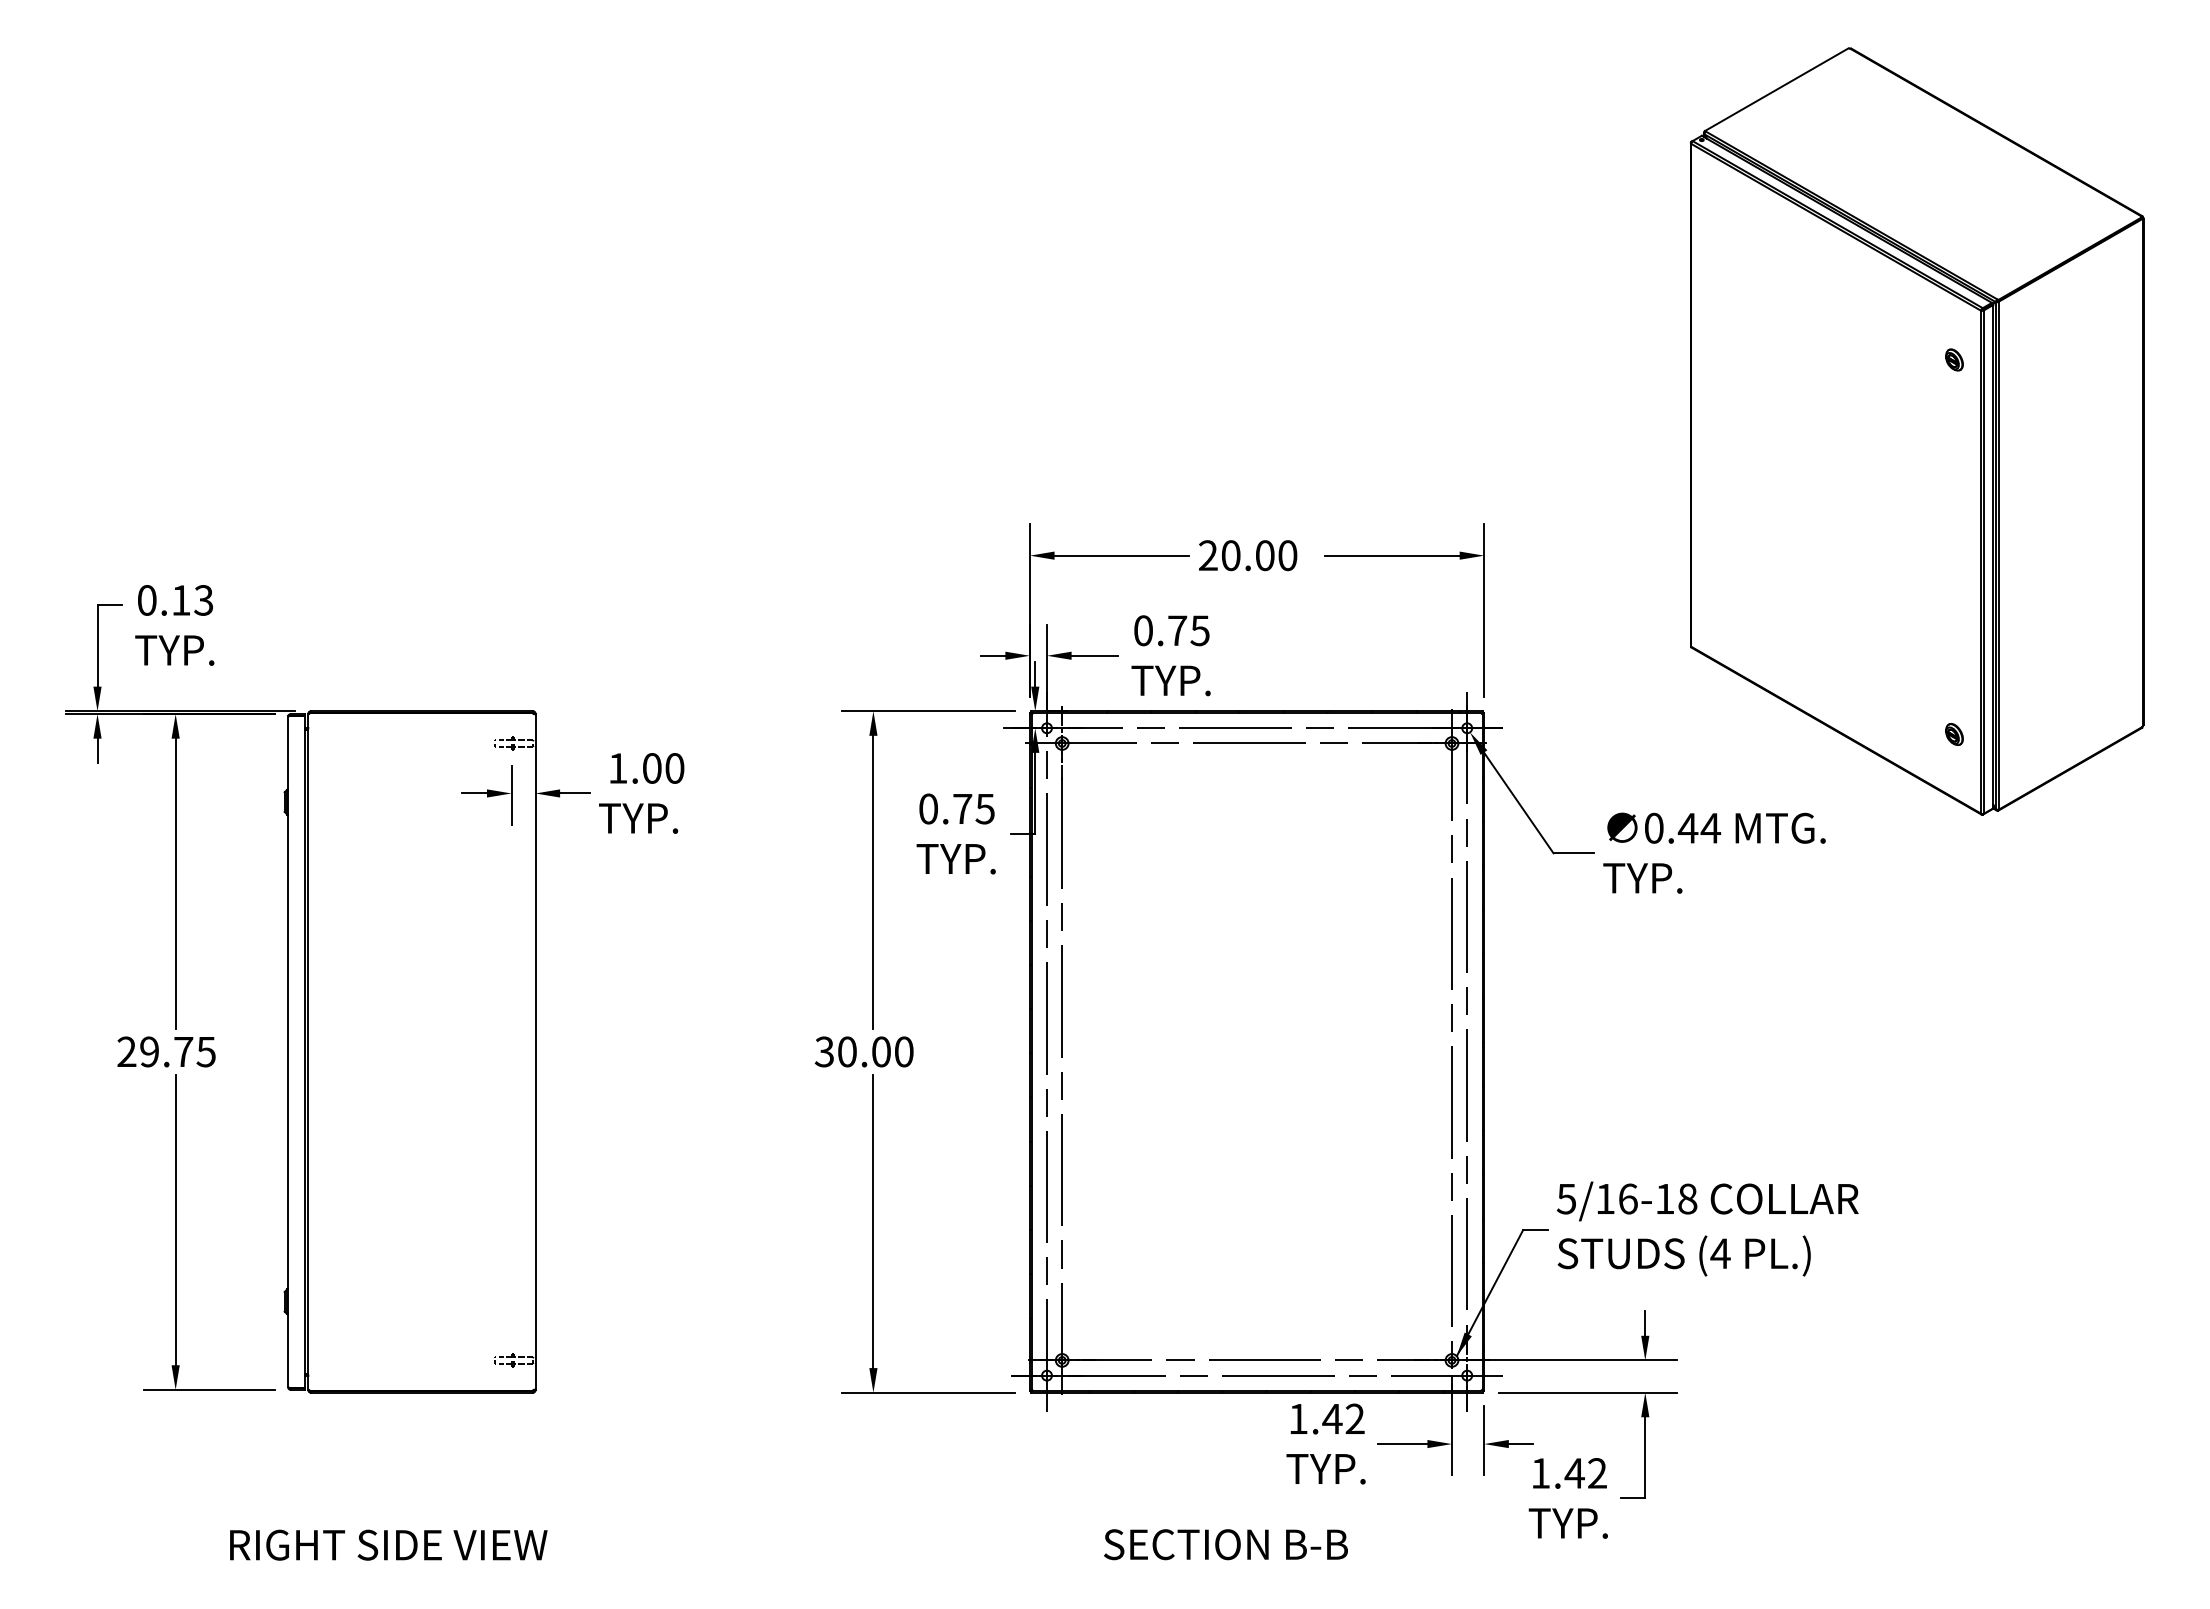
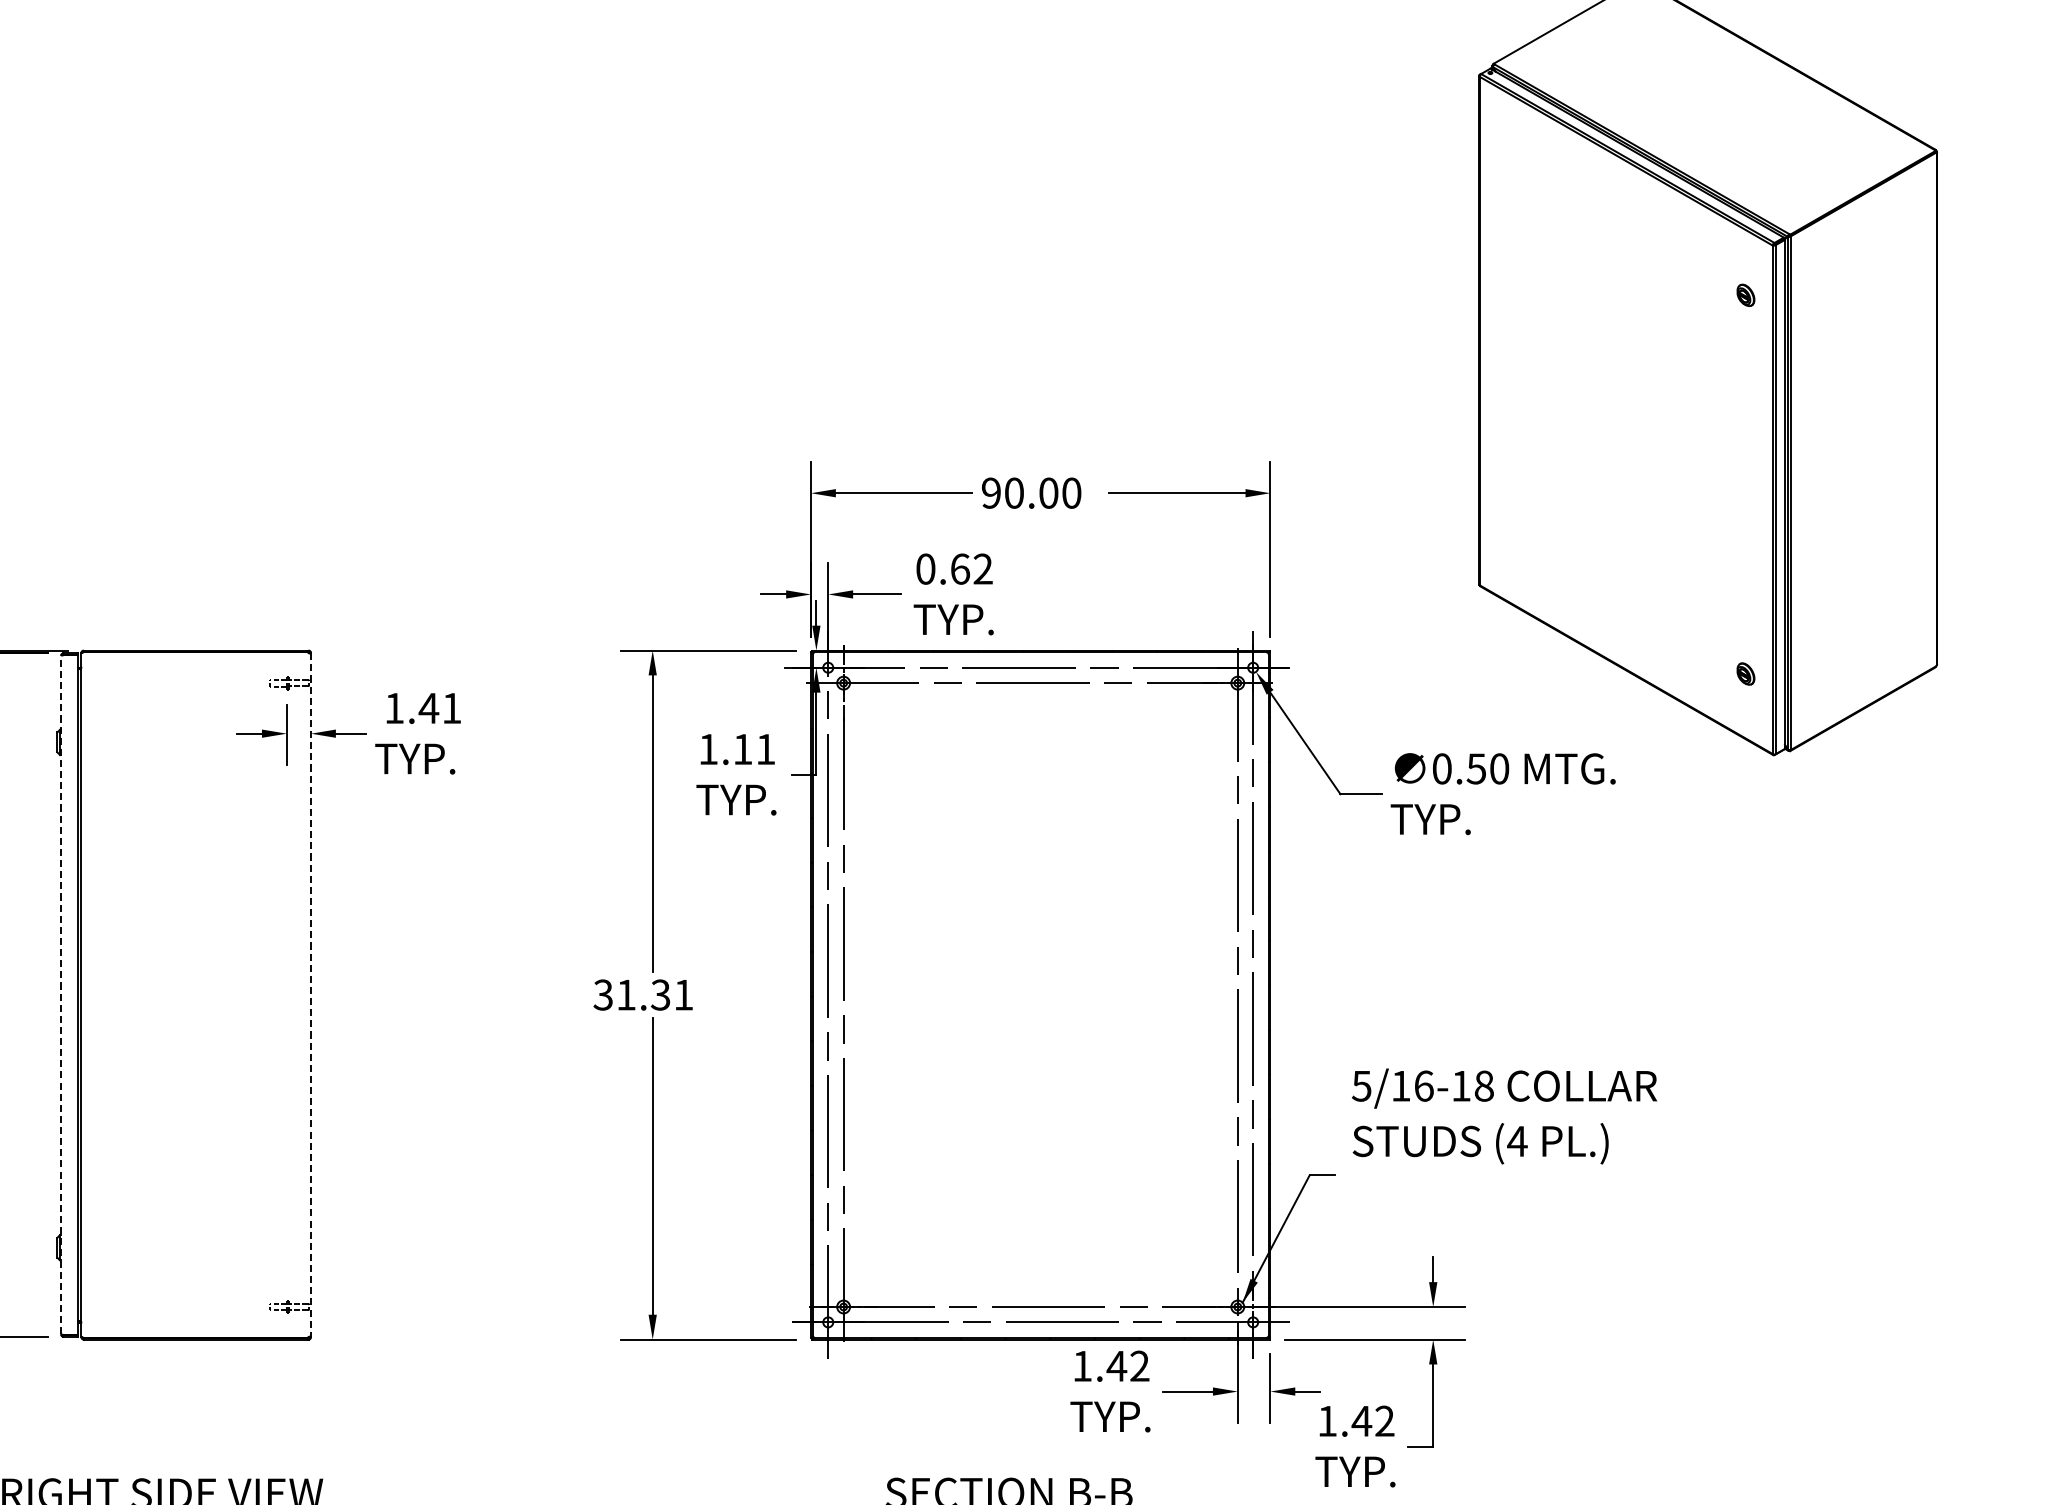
text: (1208, 555) -> (991, 493), 20.00 -> 90.00
text: (1188, 630) -> (971, 568), 0.75 -> 0.62
text: (662, 768) -> (439, 708), 1.00 -> 1.41
text: (956, 808) -> (736, 748), 0.75 -> 1.11
text: (1699, 827) -> (1488, 768), 0.44 -> 0.50
line: (288, 1051) -> (61, 994), solid -> dashed
text: (875, 1051) -> (654, 994), 30.00 -> 31.31
line: (535, 1052) -> (311, 995), solid -> dashed
text: (1707, 1228) -> (1504, 1115), moved

